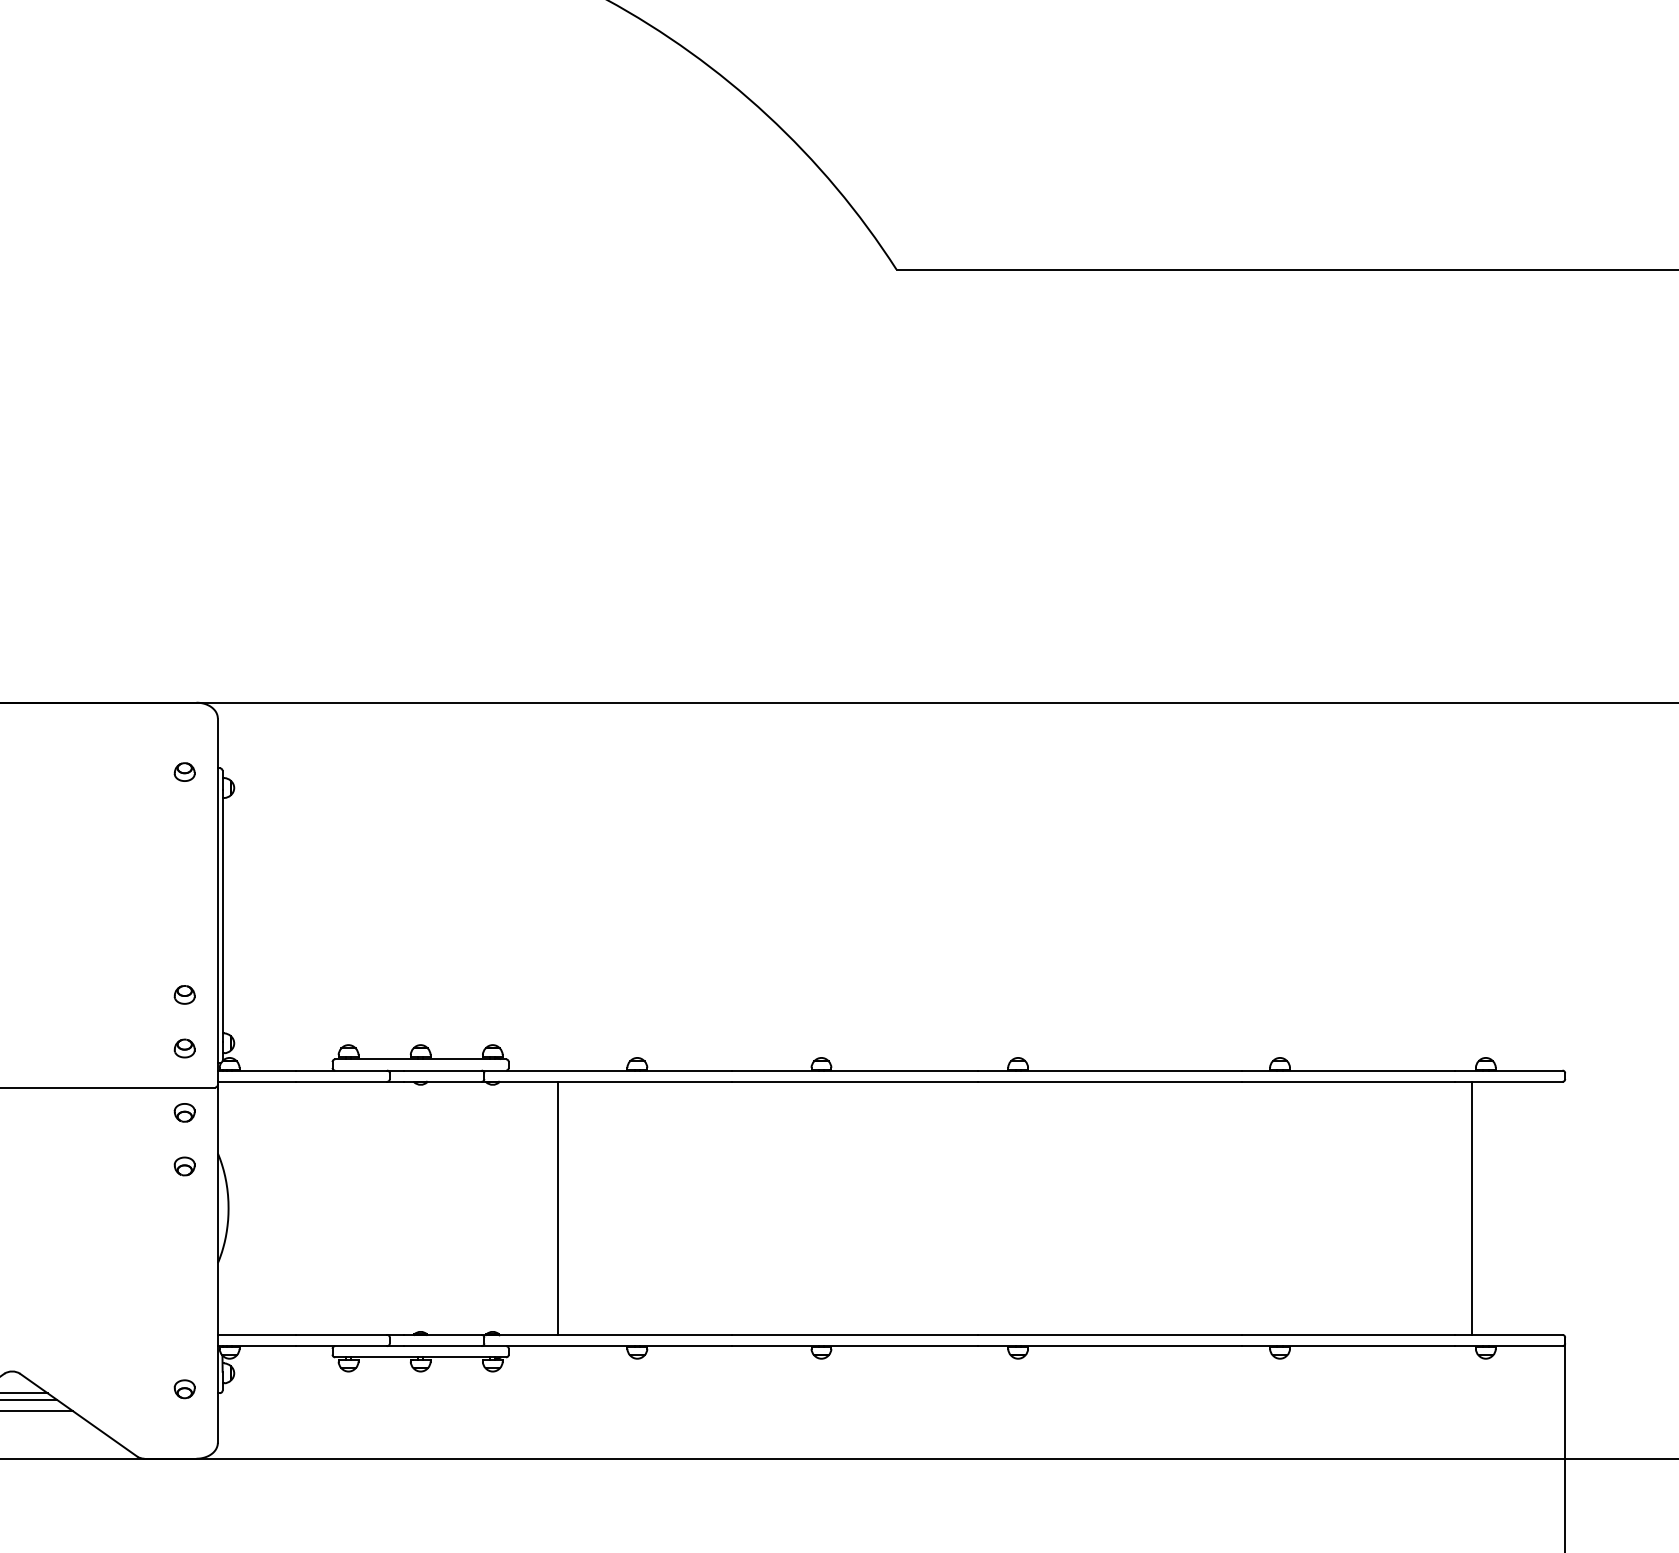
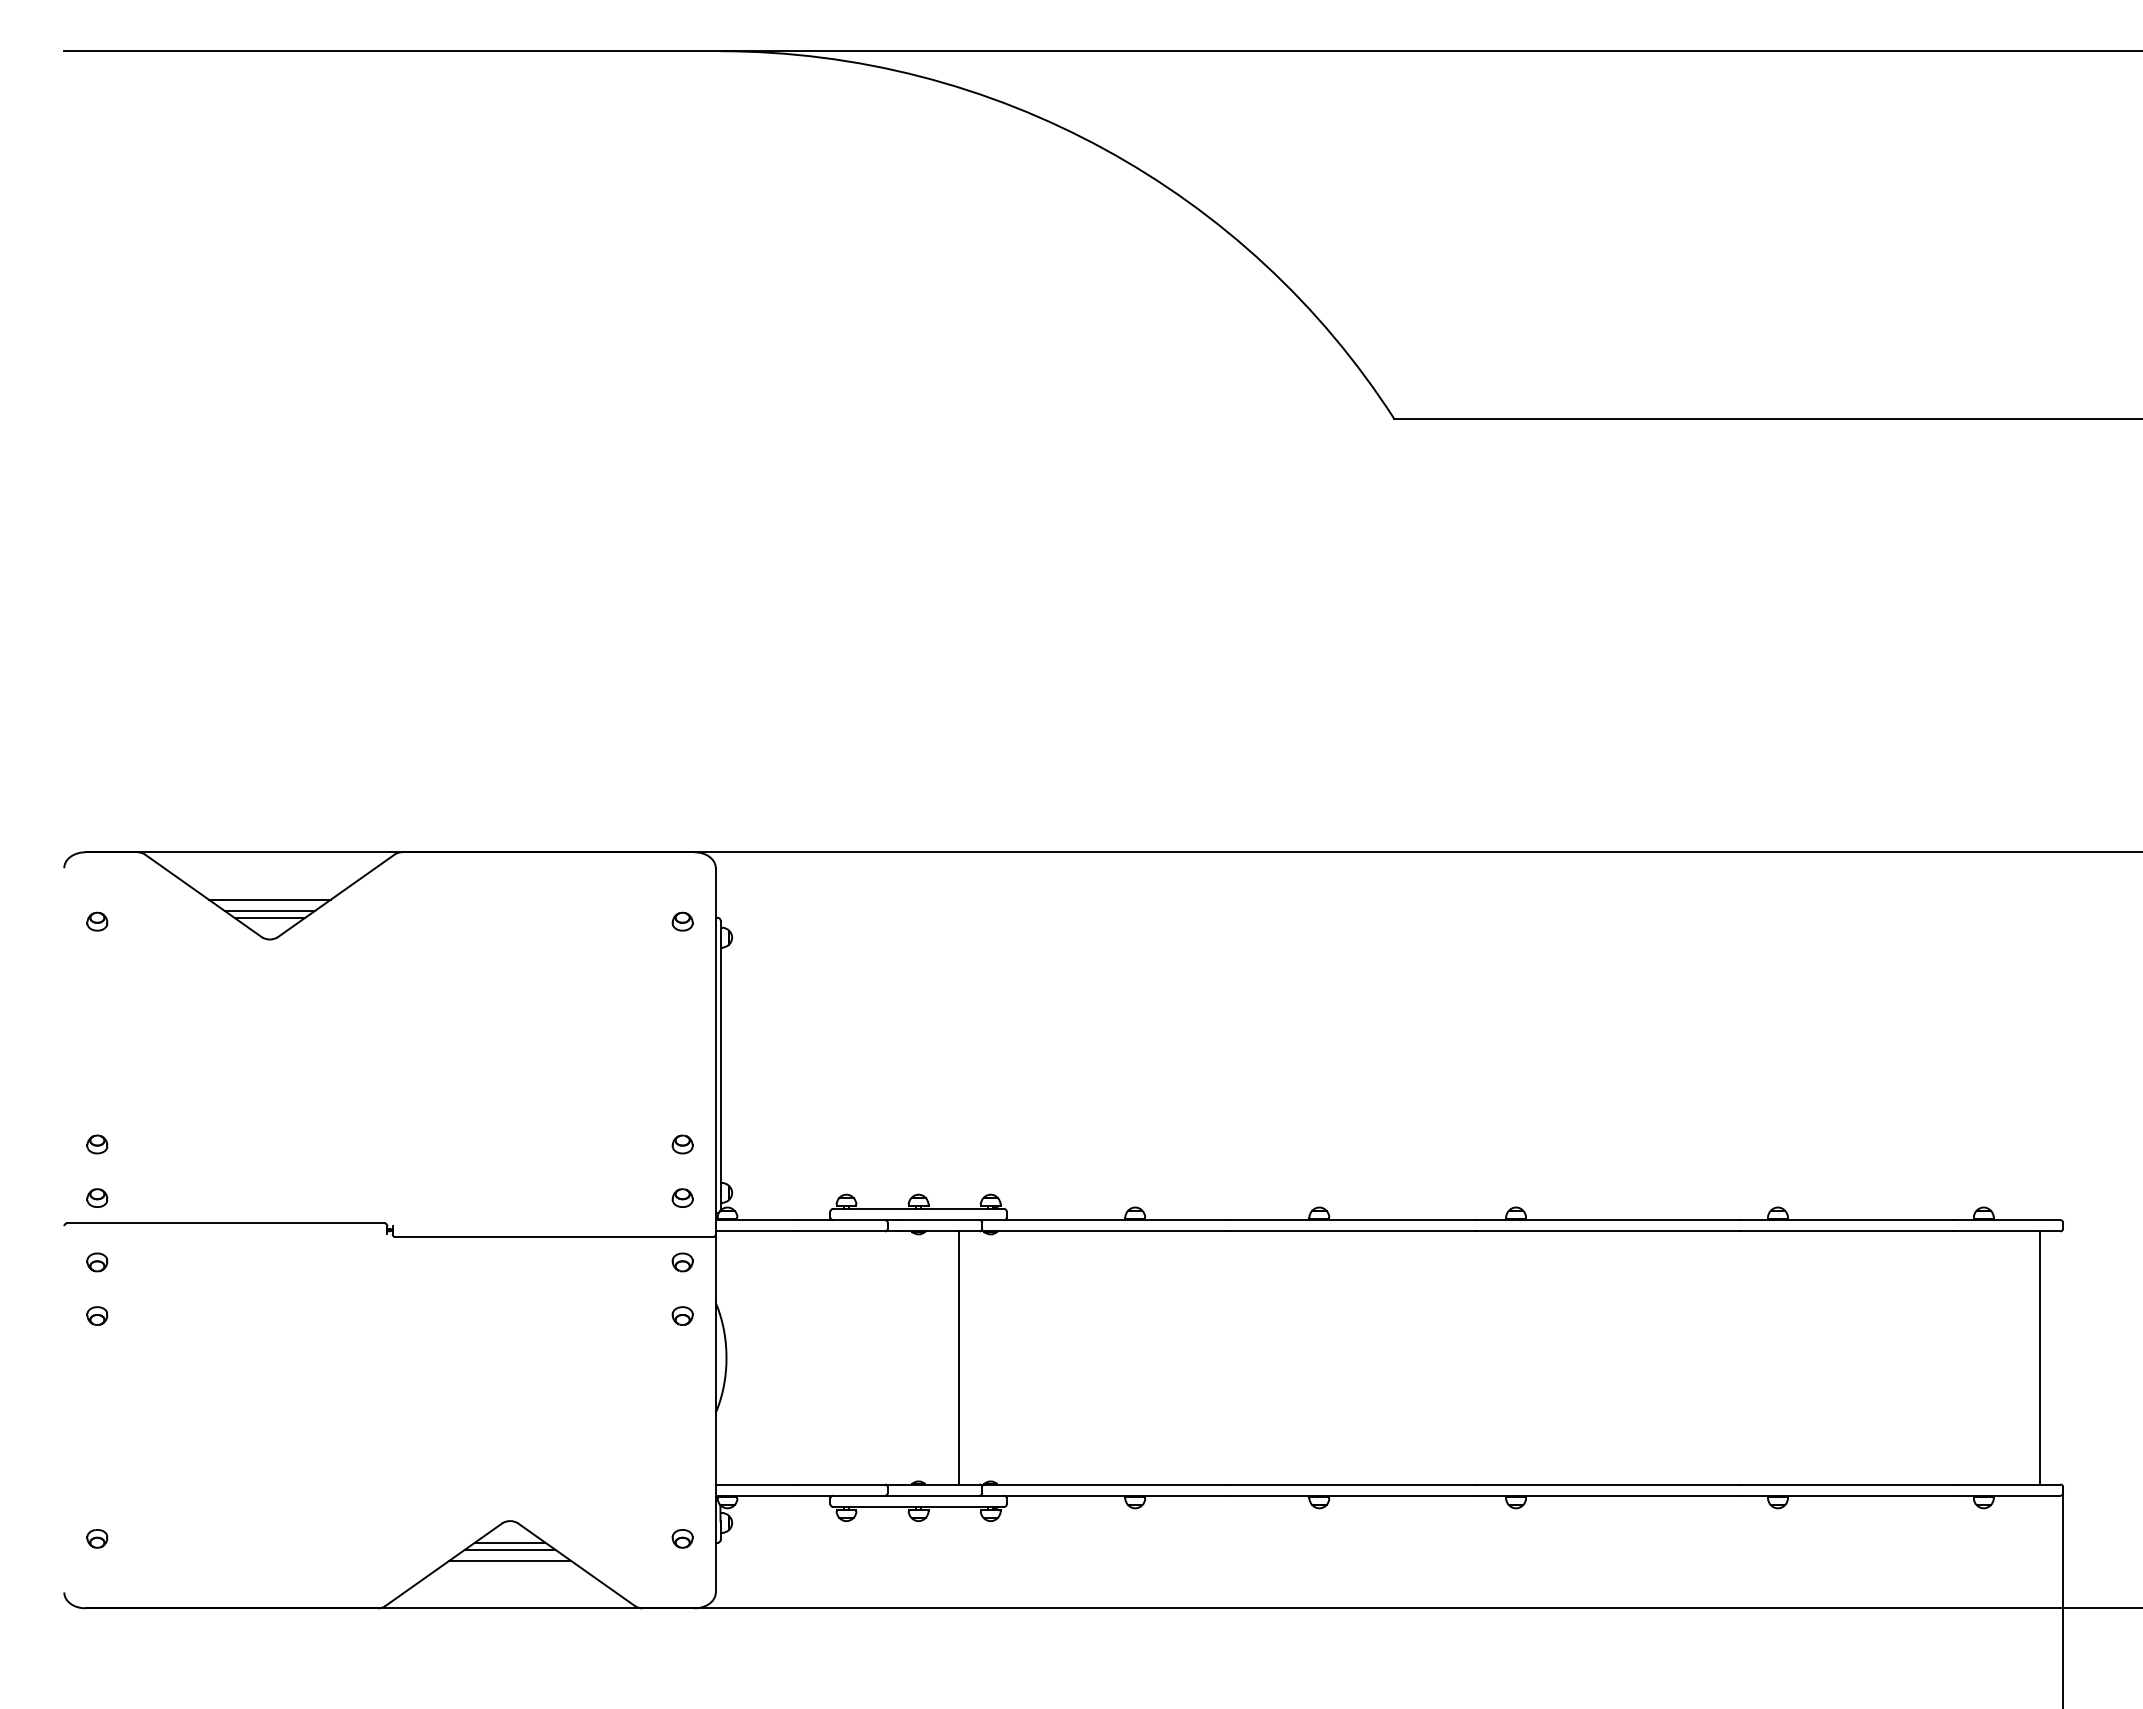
line: (558, 1207) -> (959, 1357), moved
line: (1471, 1207) -> (2039, 1357), moved

